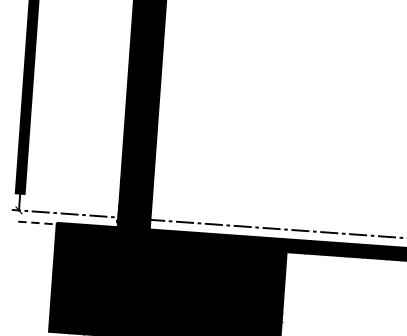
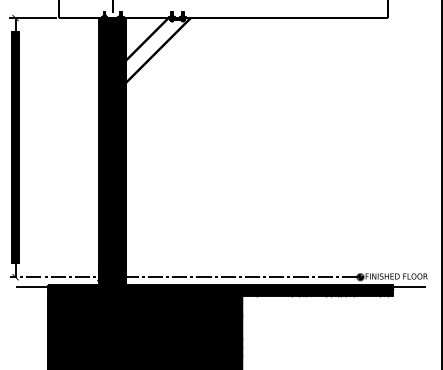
line: (38, 222) -> (32, 286), dashed -> solid

